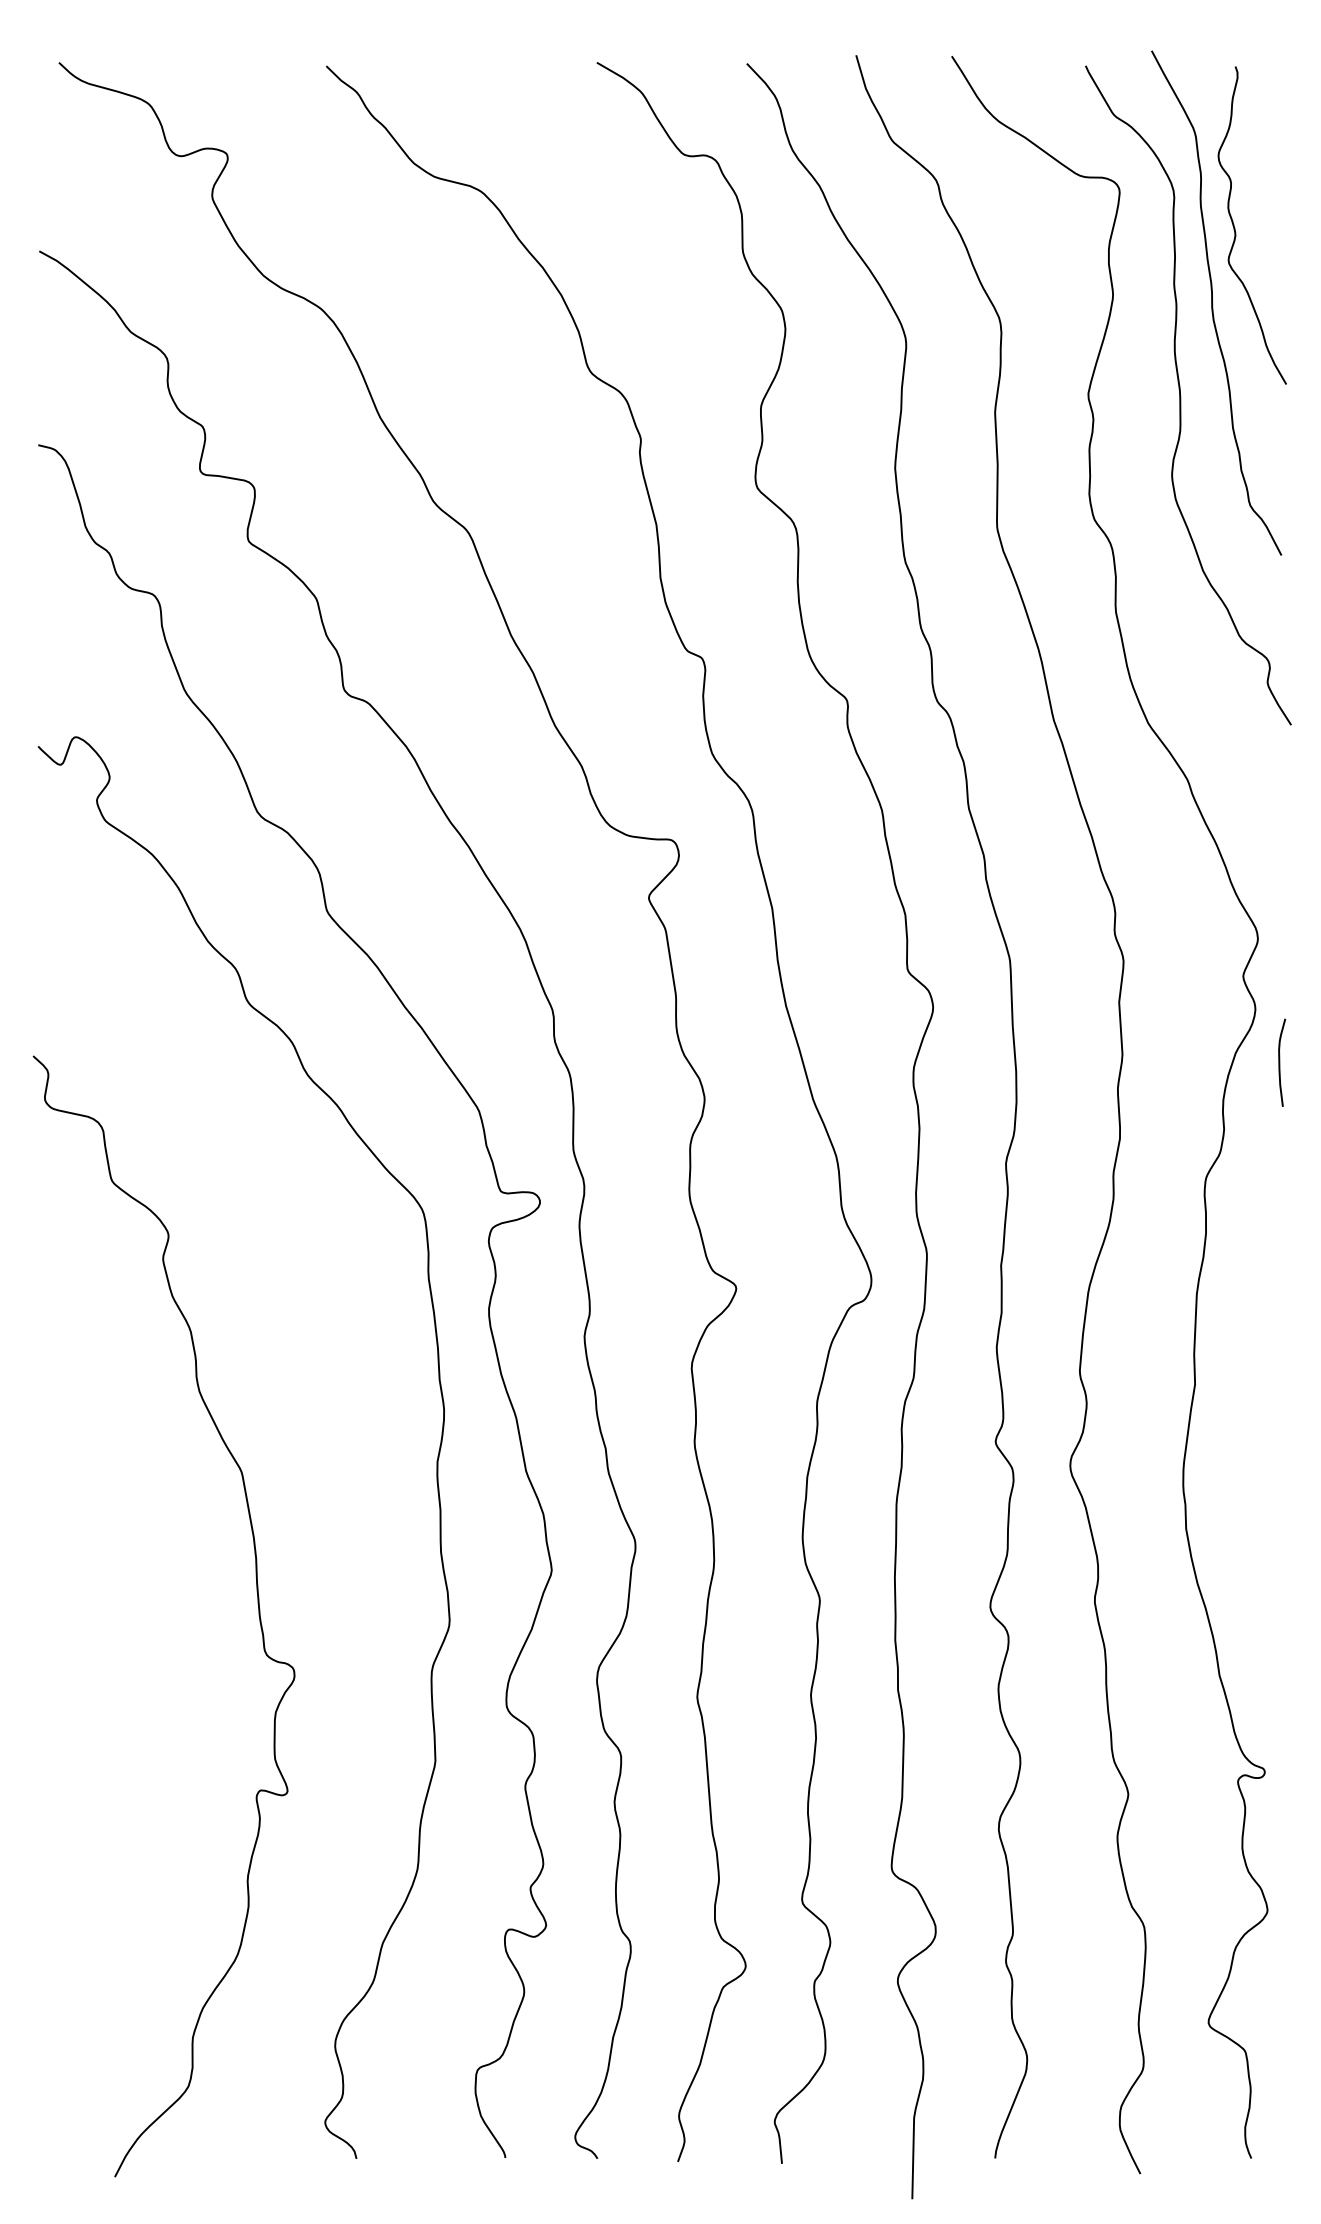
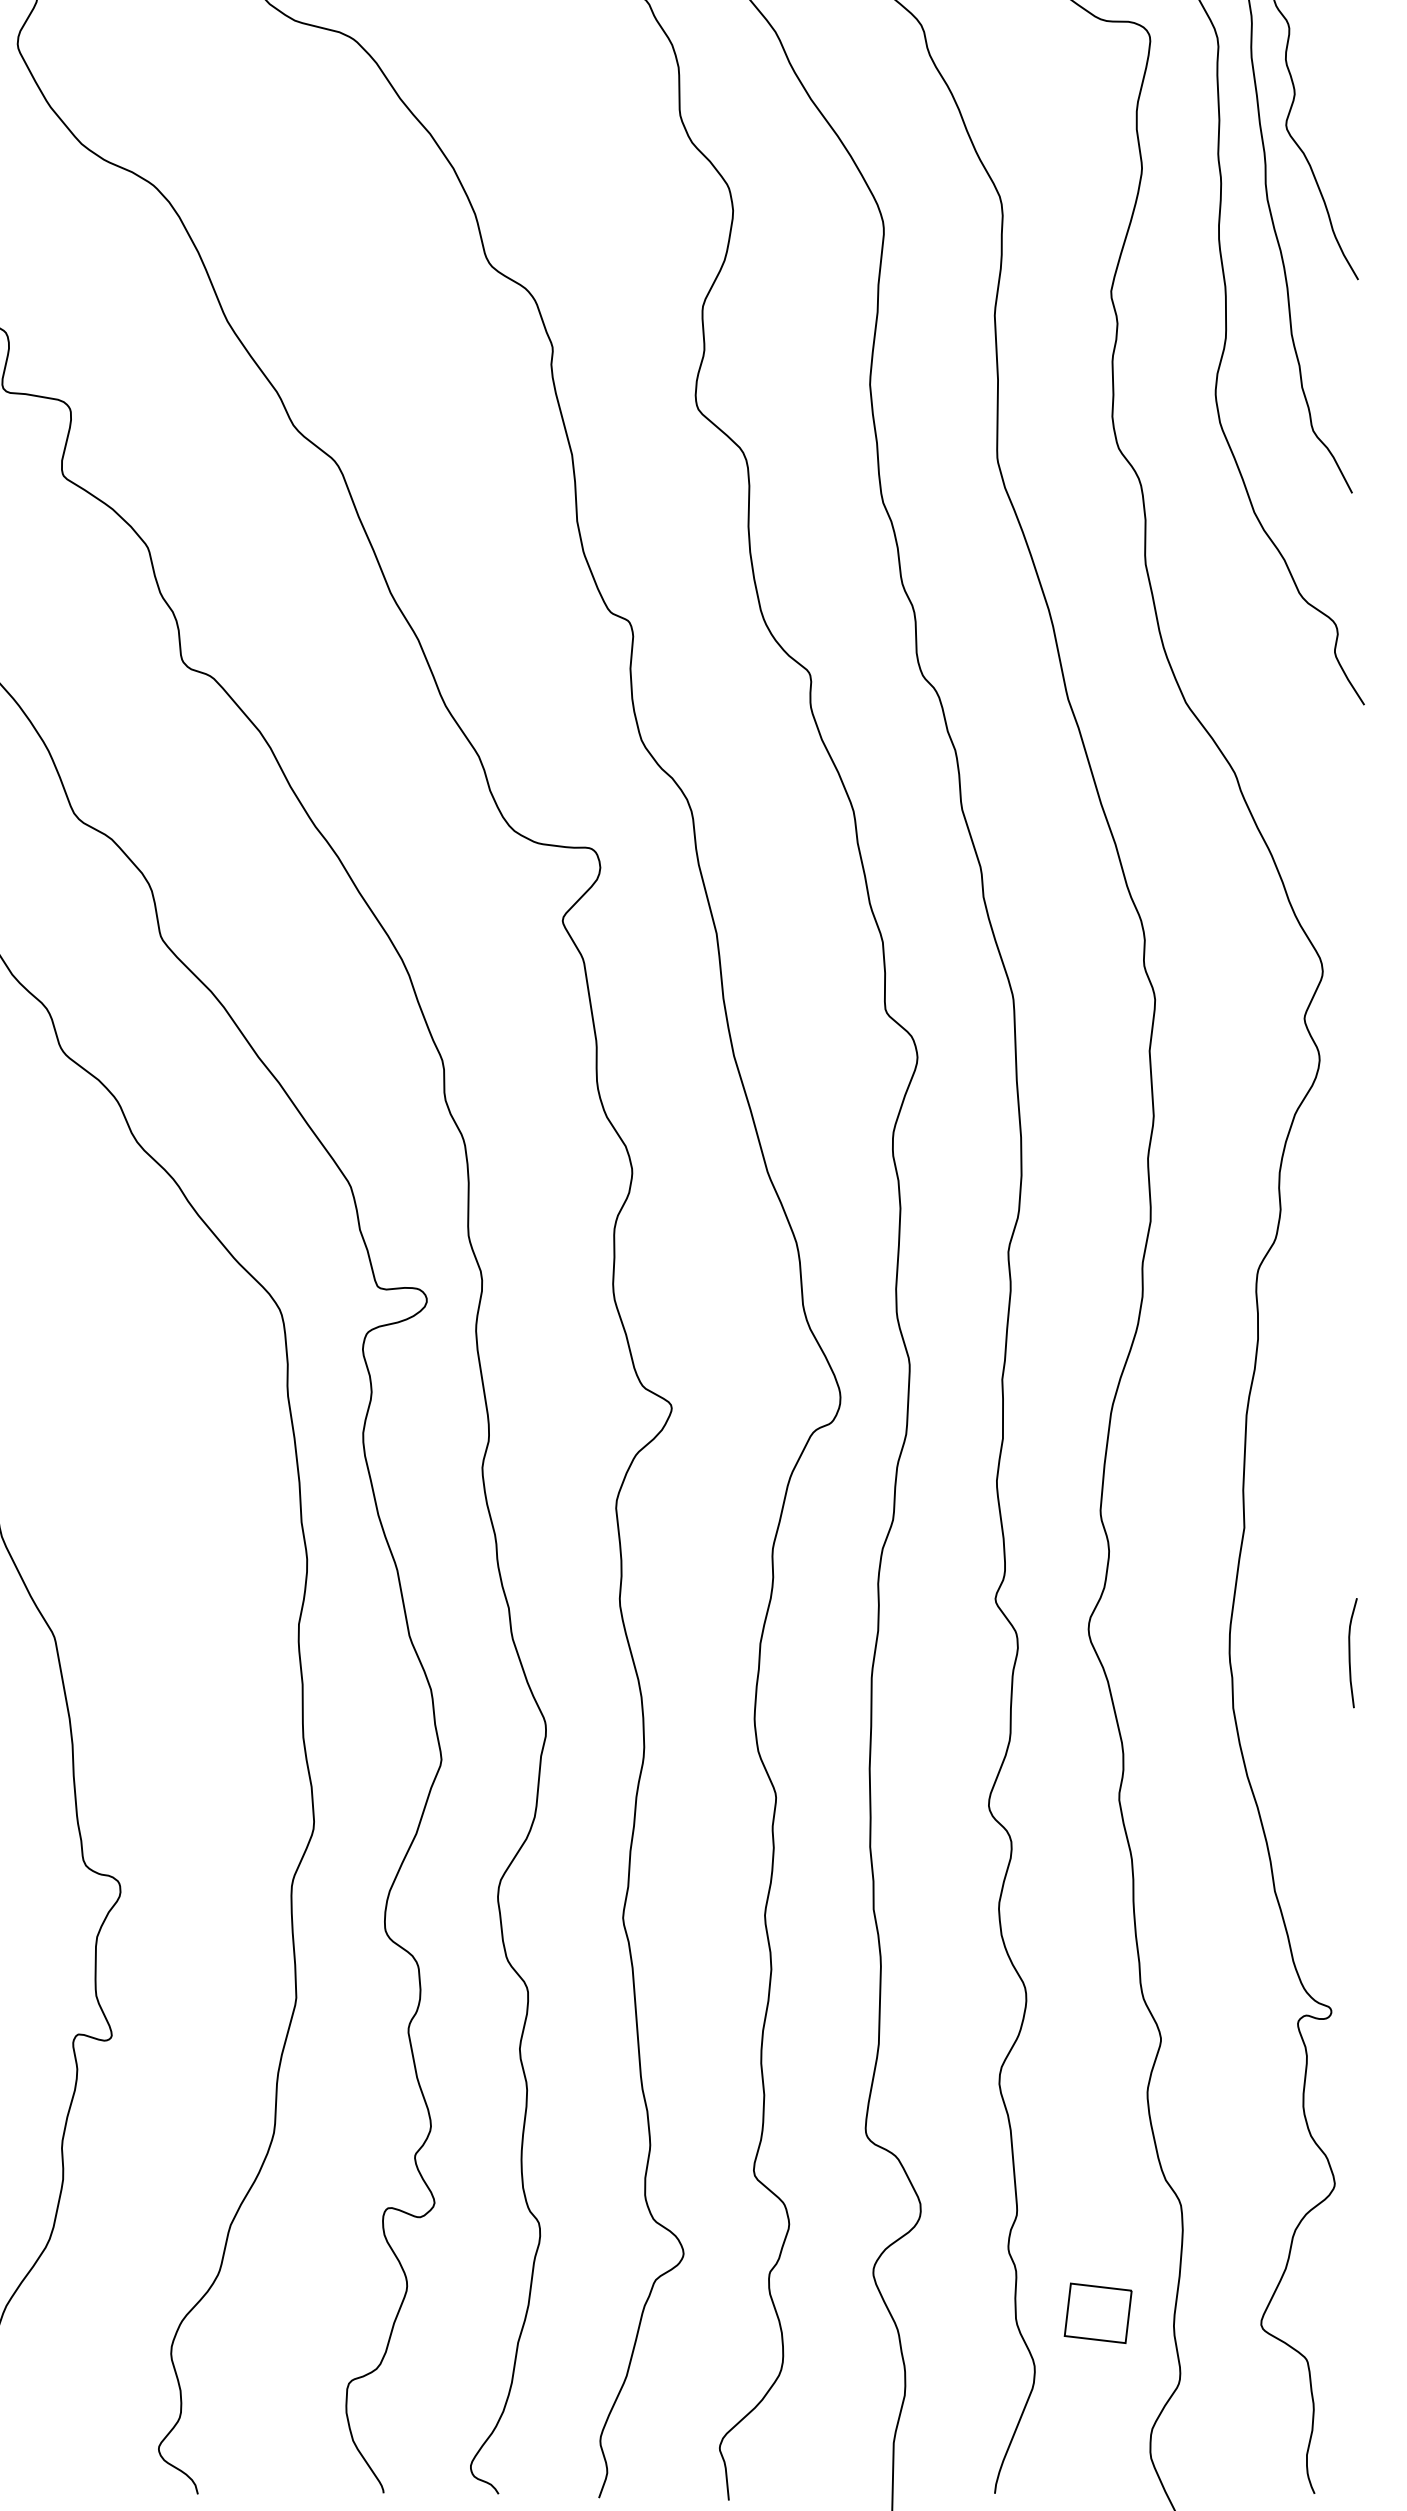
curve: (1280, 1062) -> (1350, 1652), moved
part: (1077, 2013) -> (1097, 2312), added

